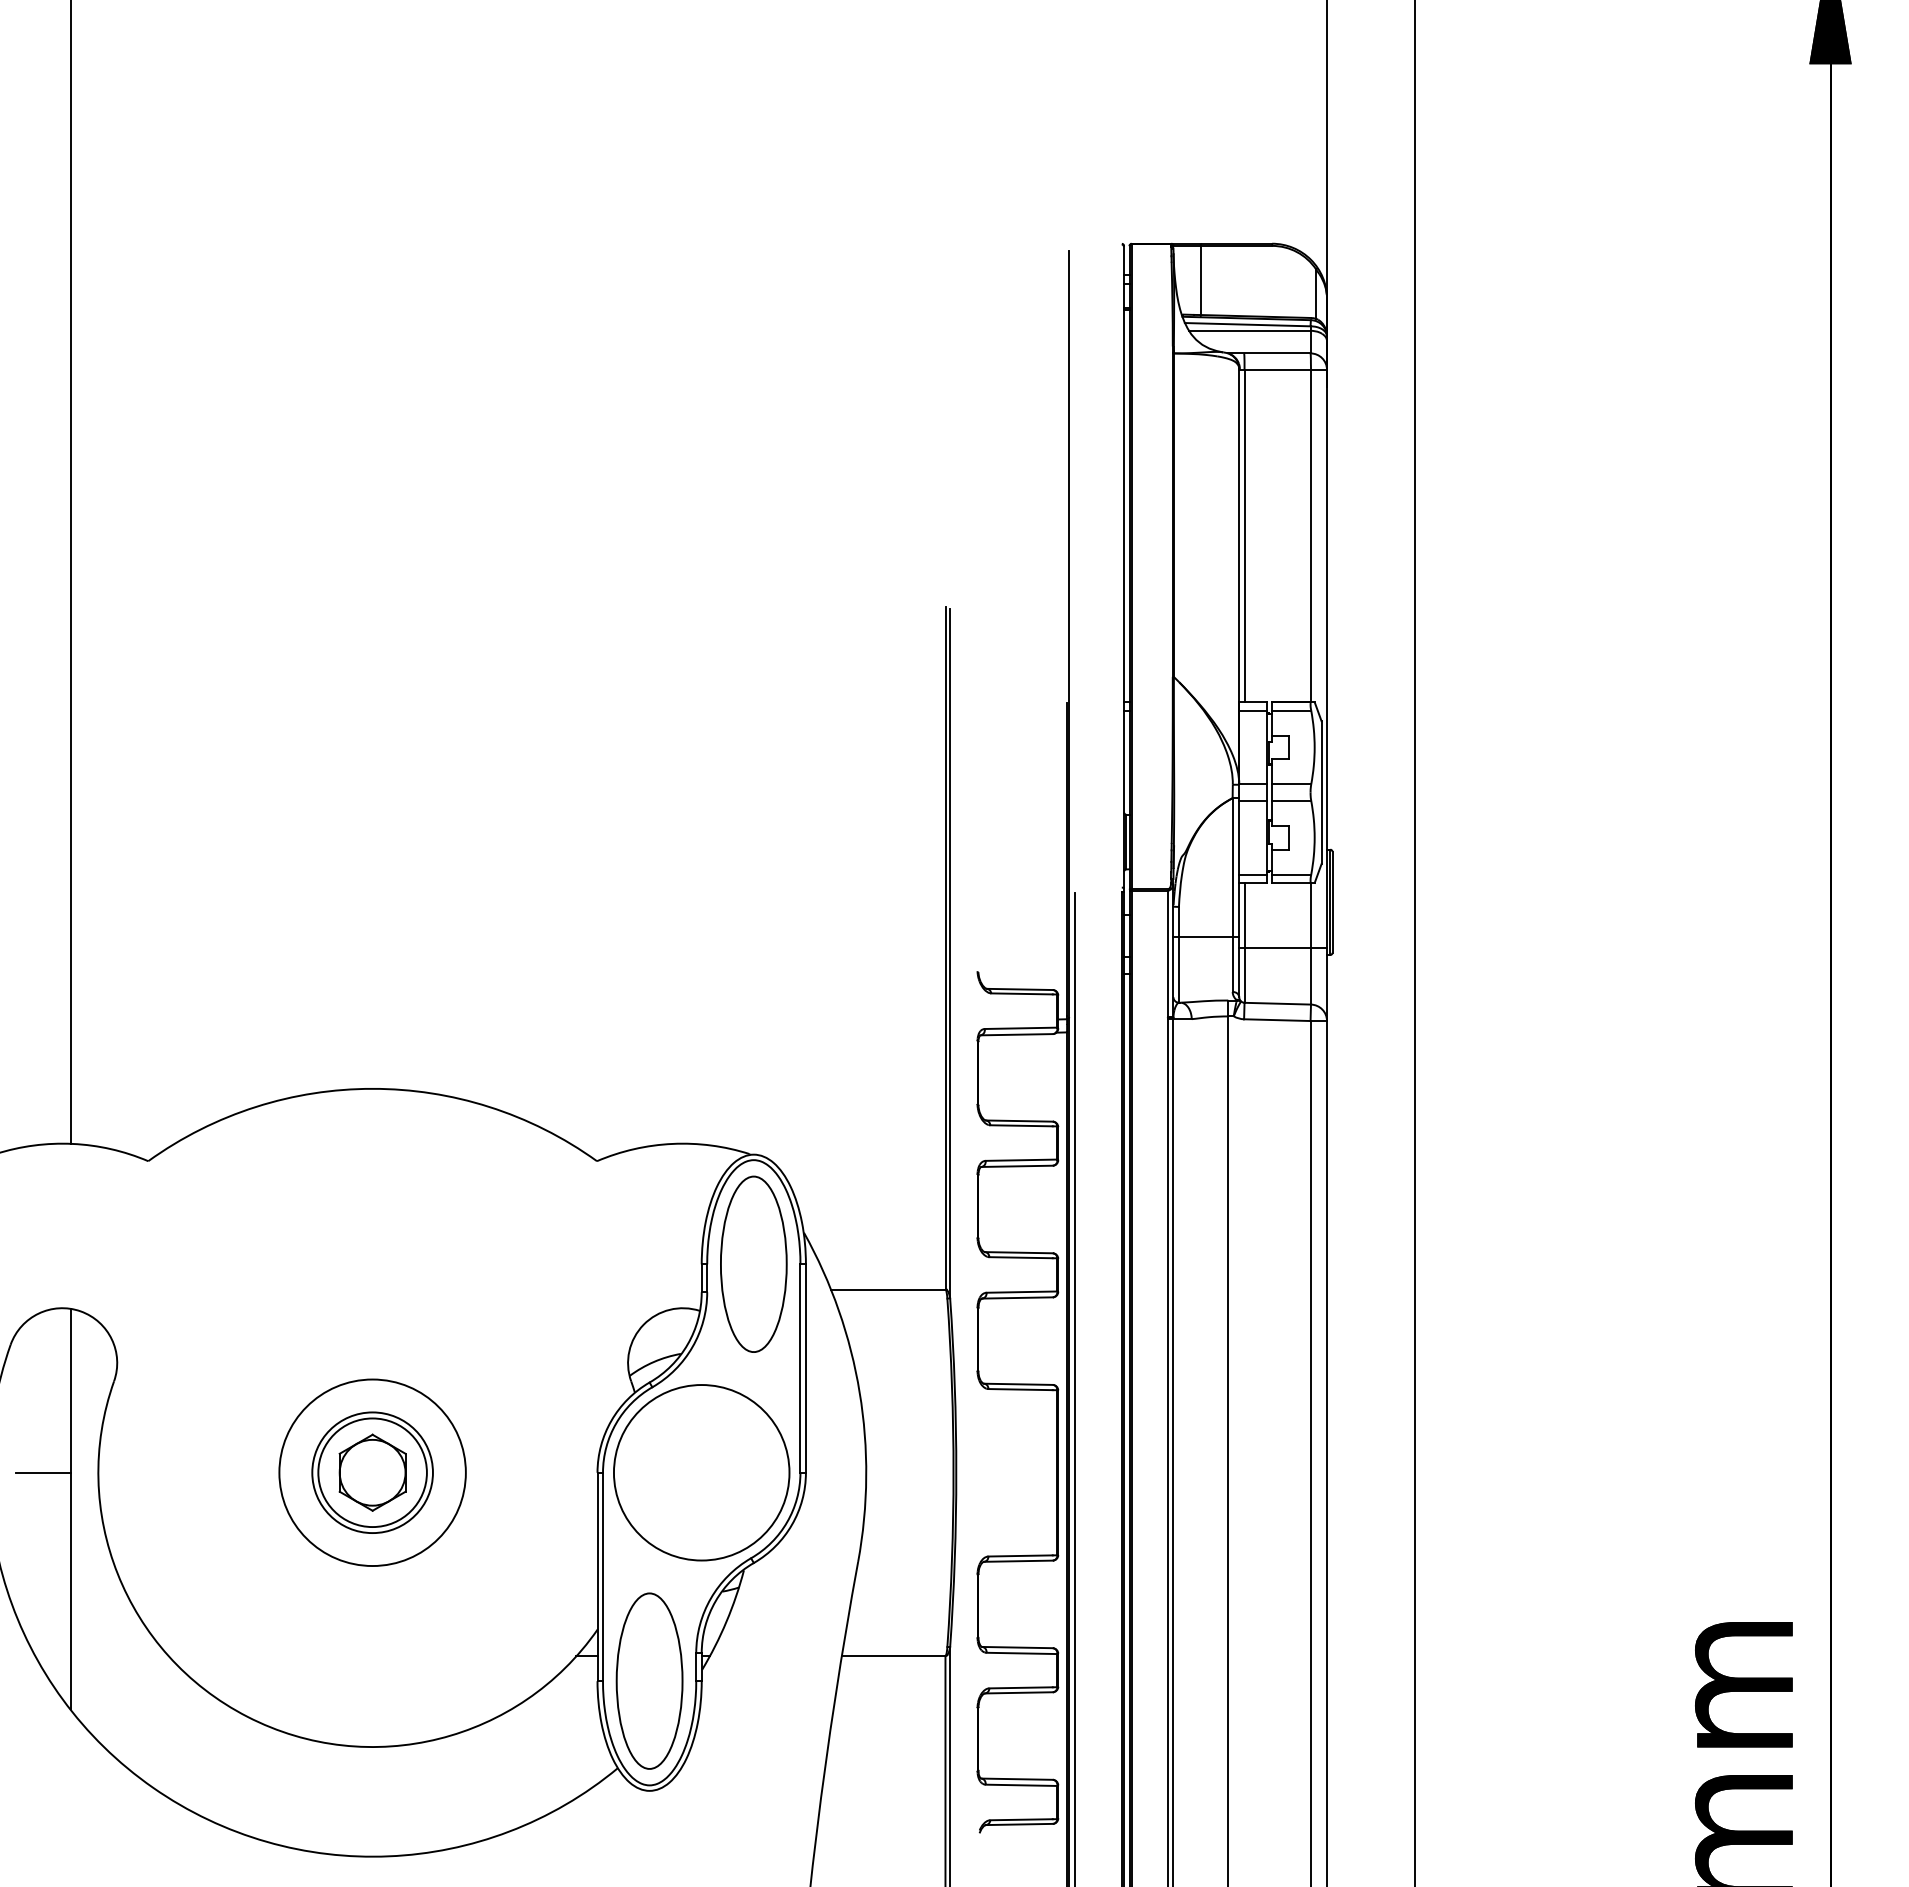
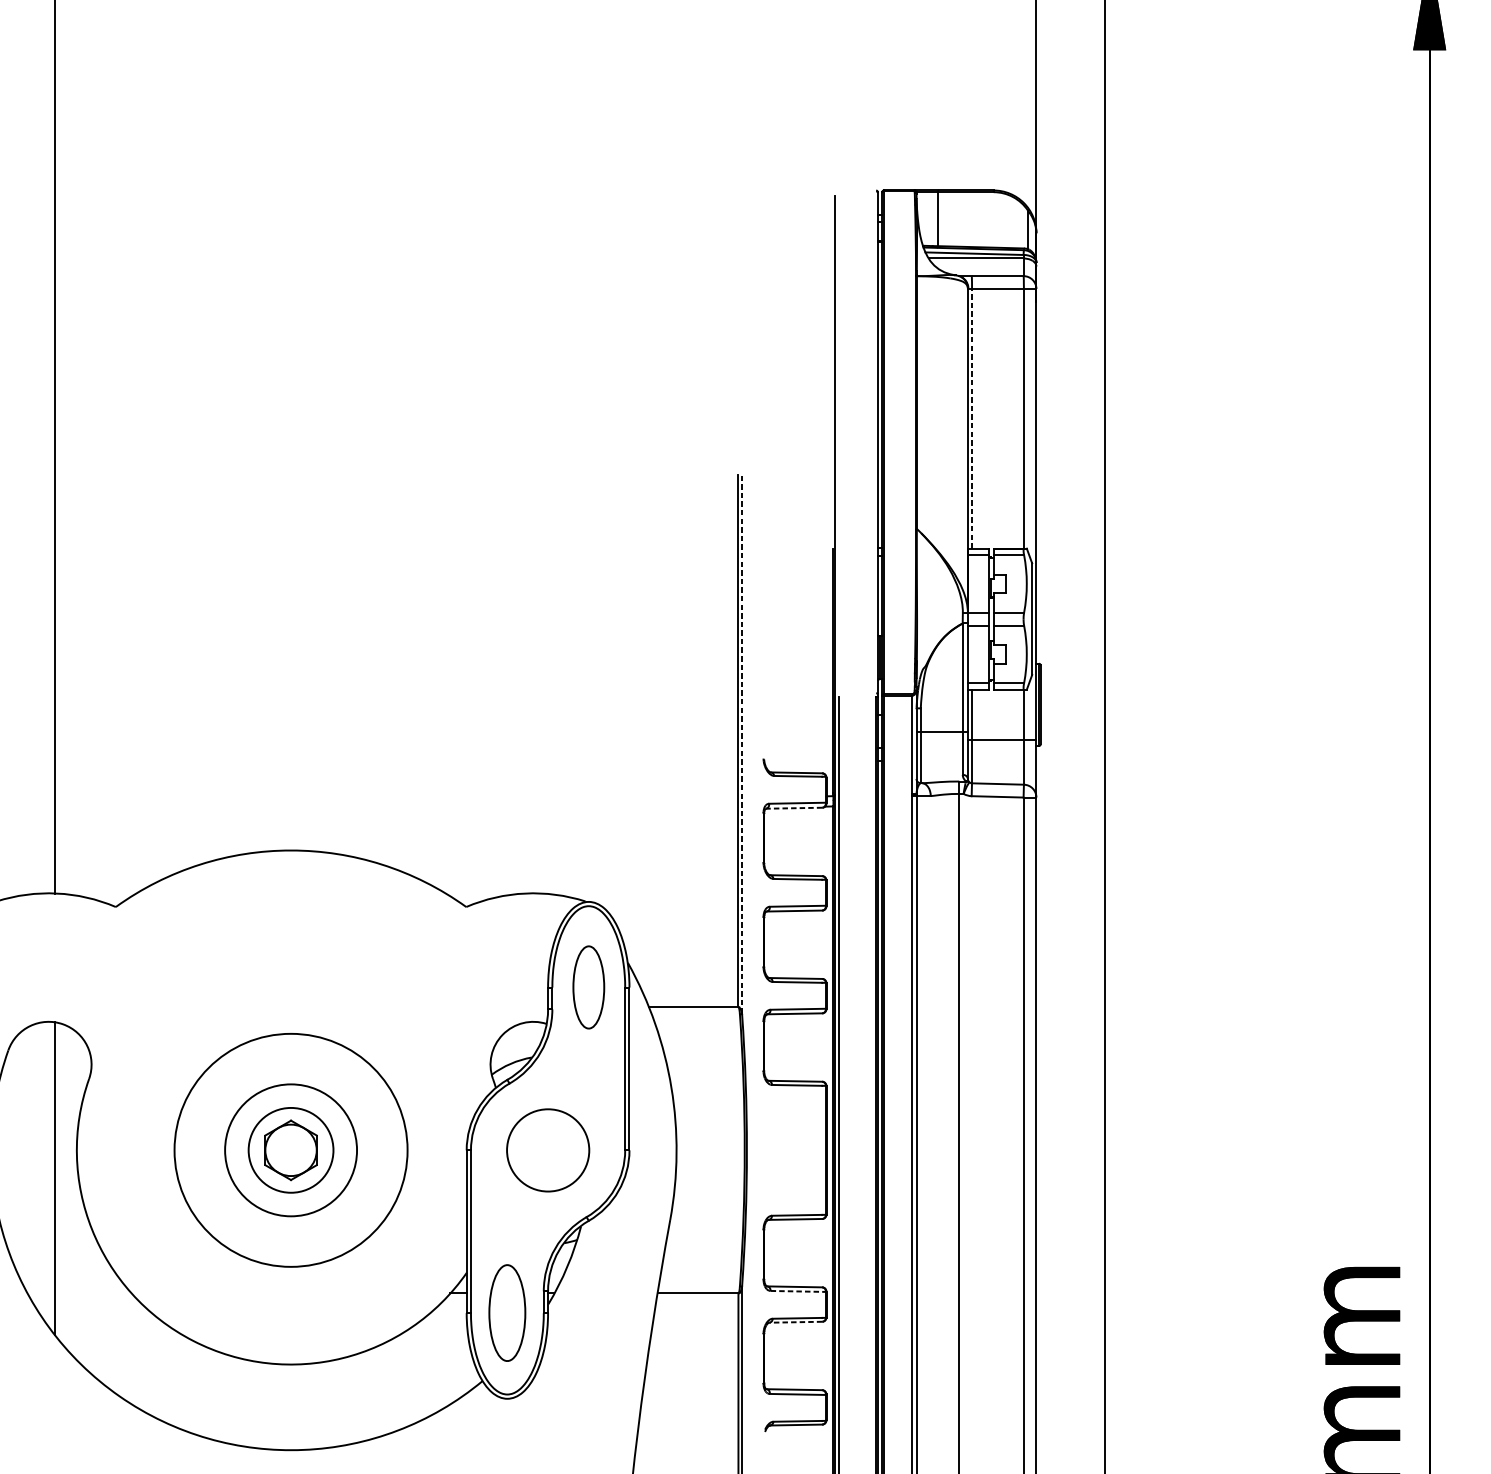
line: (1244, 535) -> (971, 418), solid -> dashed
line: (950, 953) -> (742, 744), solid -> dashed
line: (1016, 1034) -> (793, 808), solid -> dashed
part: (753, 1263) -> (588, 986), size x0.6
line: (43, 1472) -> (34, 1150), removed
circle: (372, 1472) -> (290, 1150), size x1.4
circle: (372, 1472) -> (290, 1150), size x1.6
circle: (701, 1472) -> (547, 1150), size x0.6
line: (1022, 1653) -> (798, 1291), solid -> dashed
part: (649, 1680) -> (507, 1312), size x0.7
line: (1018, 1692) -> (795, 1321), solid -> dashed

